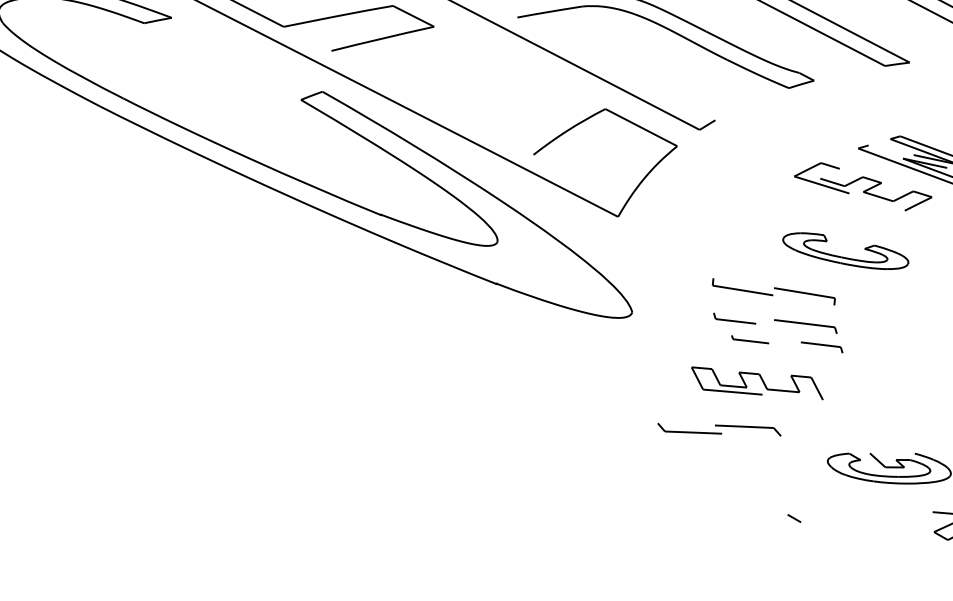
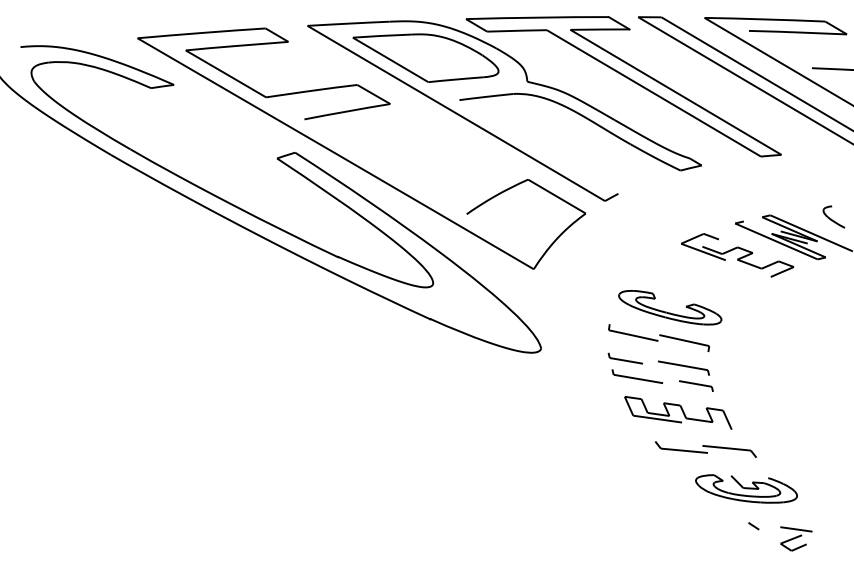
part: (846, 250) -> (670, 307), moved
part: (750, 339) -> (637, 376), size x1.67
part: (757, 382) -> (678, 412), moved
part: (718, 429) -> (705, 449), moved
curve: (793, 518) -> (753, 526), moved

